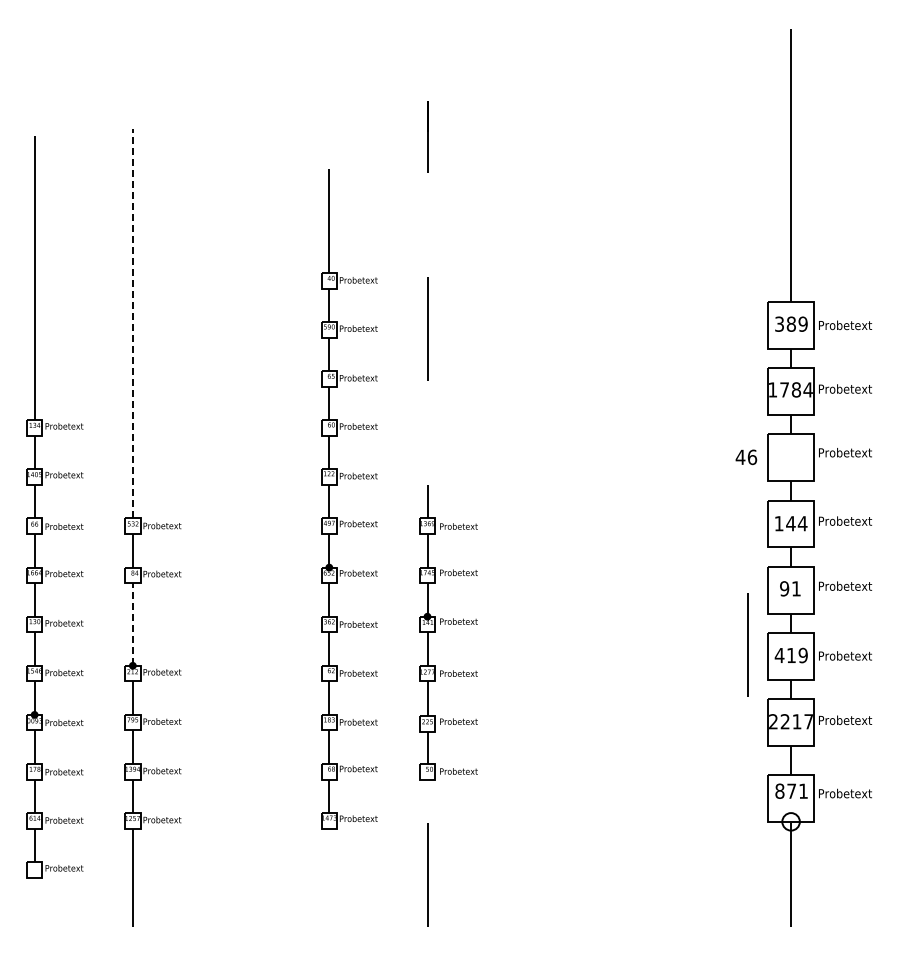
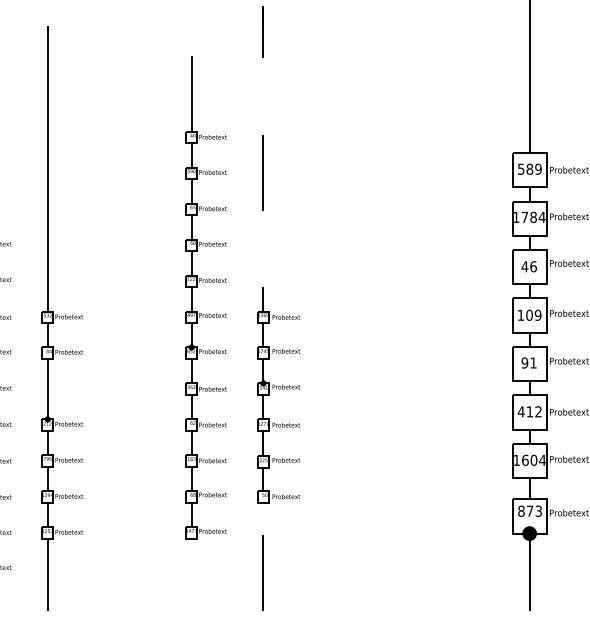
line: (132, 323) -> (47, 168), dashed -> solid
text: (779, 323) -> (521, 168), 389 -> 589
text: (746, 457) -> (529, 266), moved
text: (796, 523) -> (533, 315), 144 -> 109
line: (132, 623) -> (47, 388), dashed -> solid
line: (747, 644) -> (497, 403), removed
text: (802, 655) -> (538, 411), 419 -> 412
text: (790, 721) -> (529, 460), 2217 -> 1604
text: (803, 790) -> (538, 510), 871 -> 873
fill: (790, 821) -> (529, 533), added

